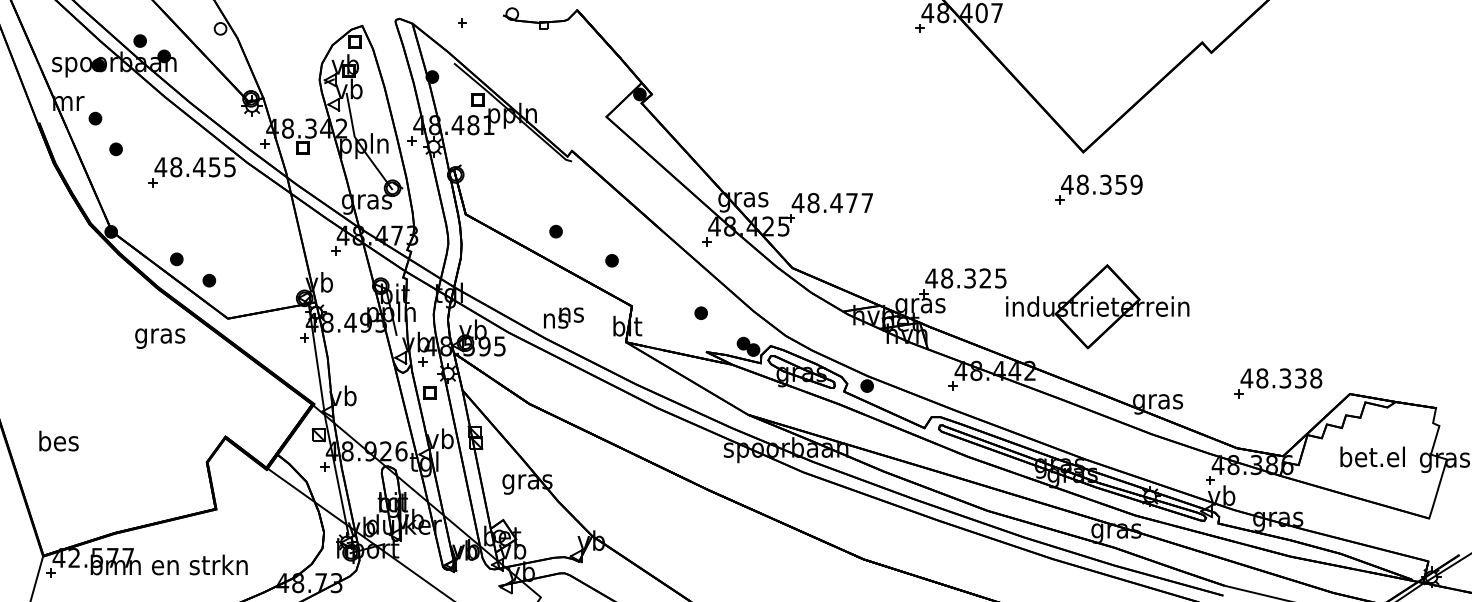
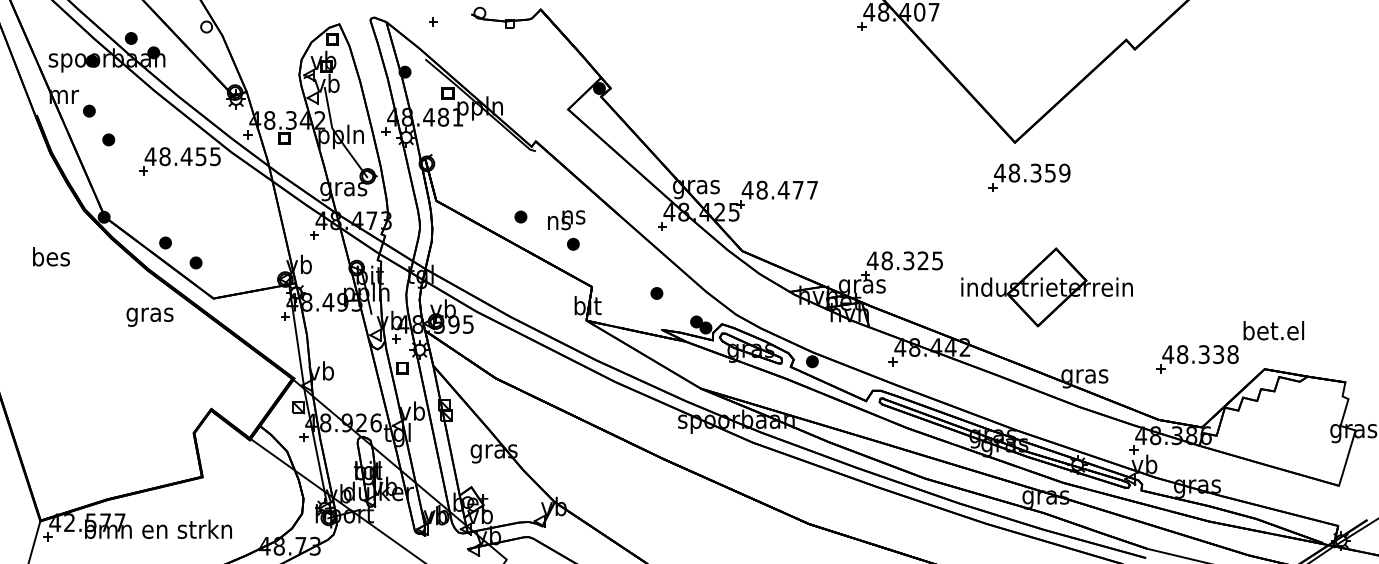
part: (1097, 306) -> (1046, 287), moved
text: (563, 317) -> (566, 219), moved
text: (58, 440) -> (51, 256), moved
text: (1372, 456) -> (1273, 330), moved

